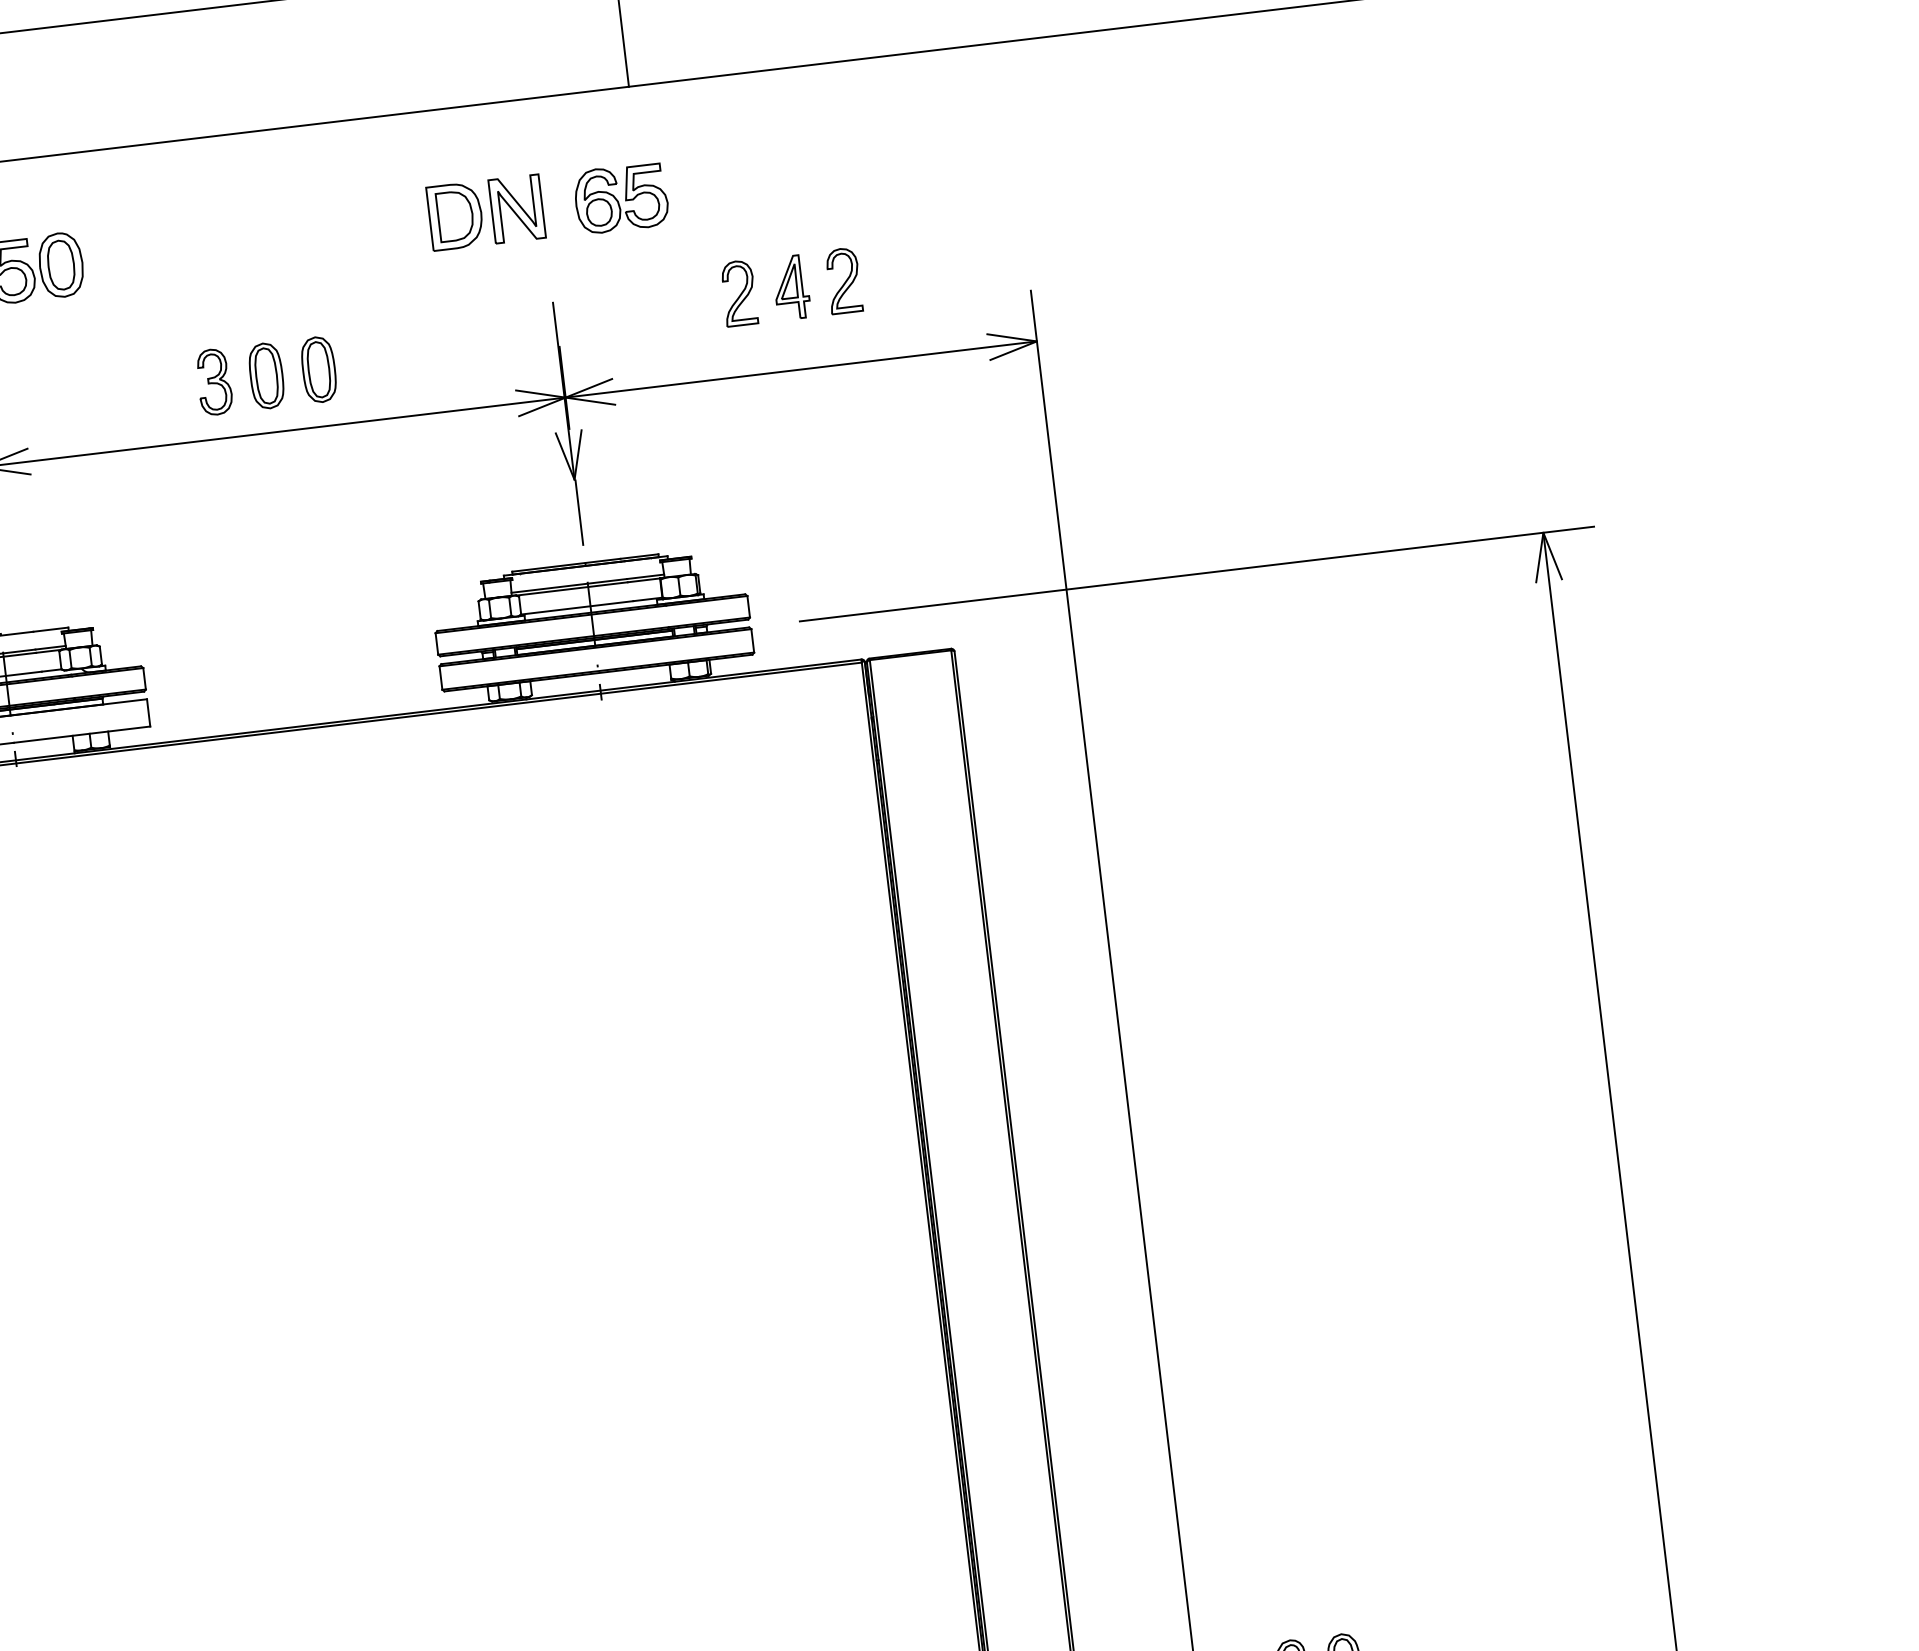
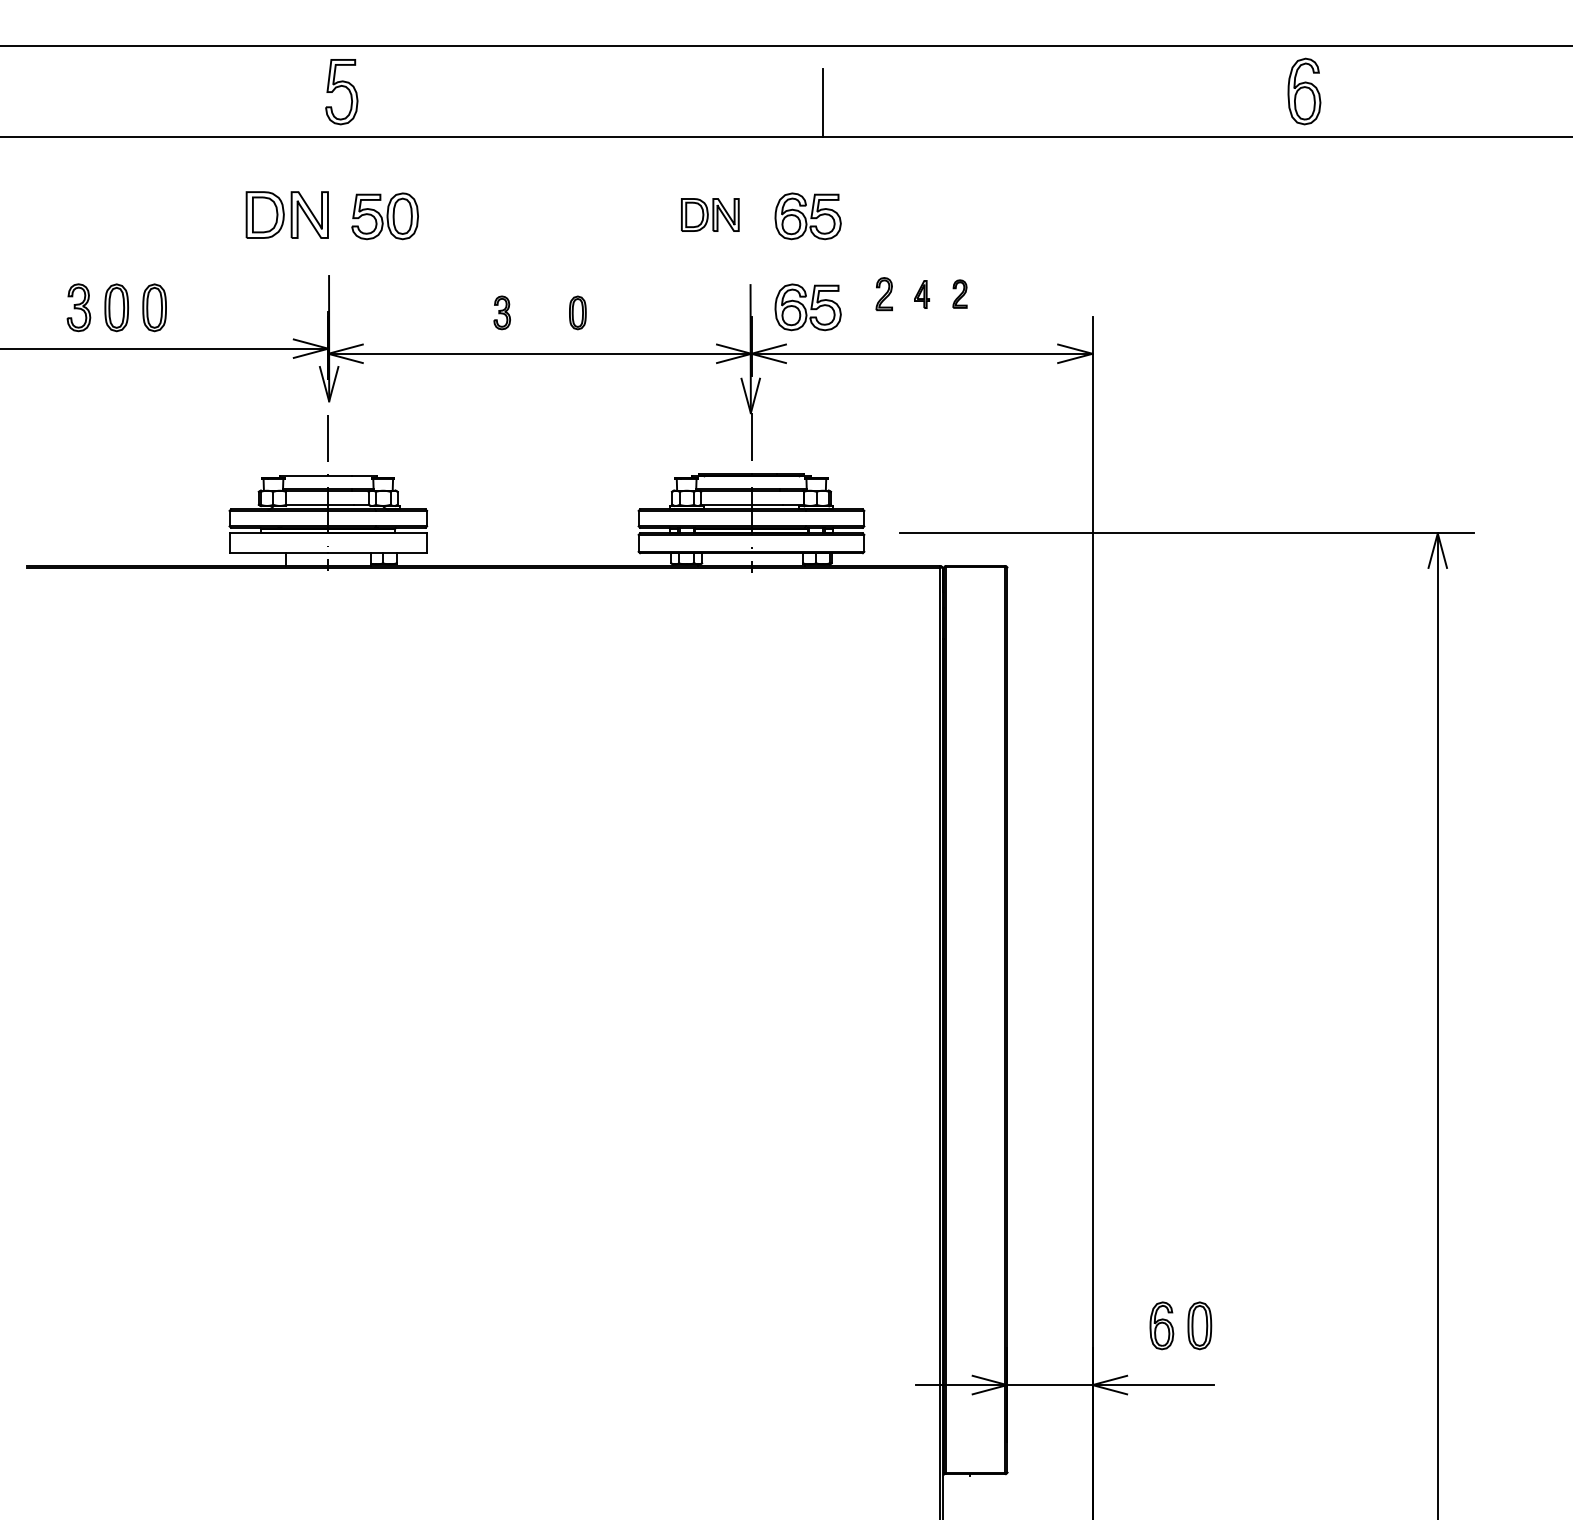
part: (484, 212) -> (709, 214), size x0.7
part: (843, 280) -> (959, 293), size x0.6
part: (790, 287) -> (921, 294), size x0.6
part: (739, 292) -> (884, 293), size x0.7
part: (635, 324) -> (807, 307), added
part: (318, 369) -> (577, 312), size x0.7
part: (265, 375) -> (539, 312), removed
part: (214, 381) -> (502, 312), size x0.7

